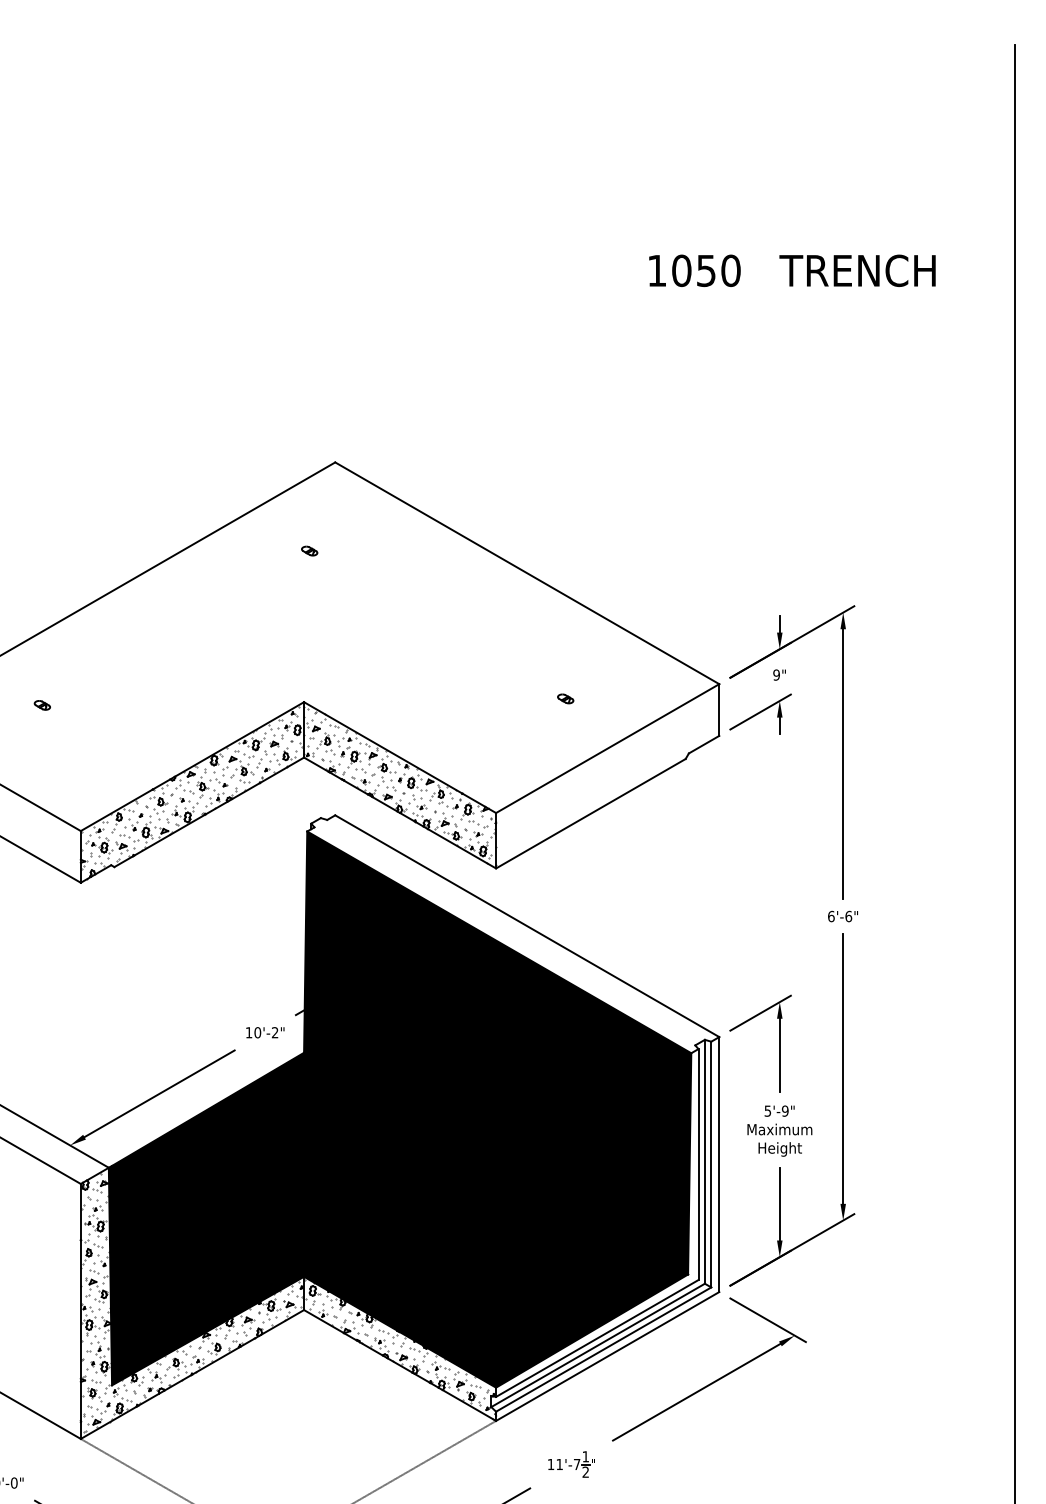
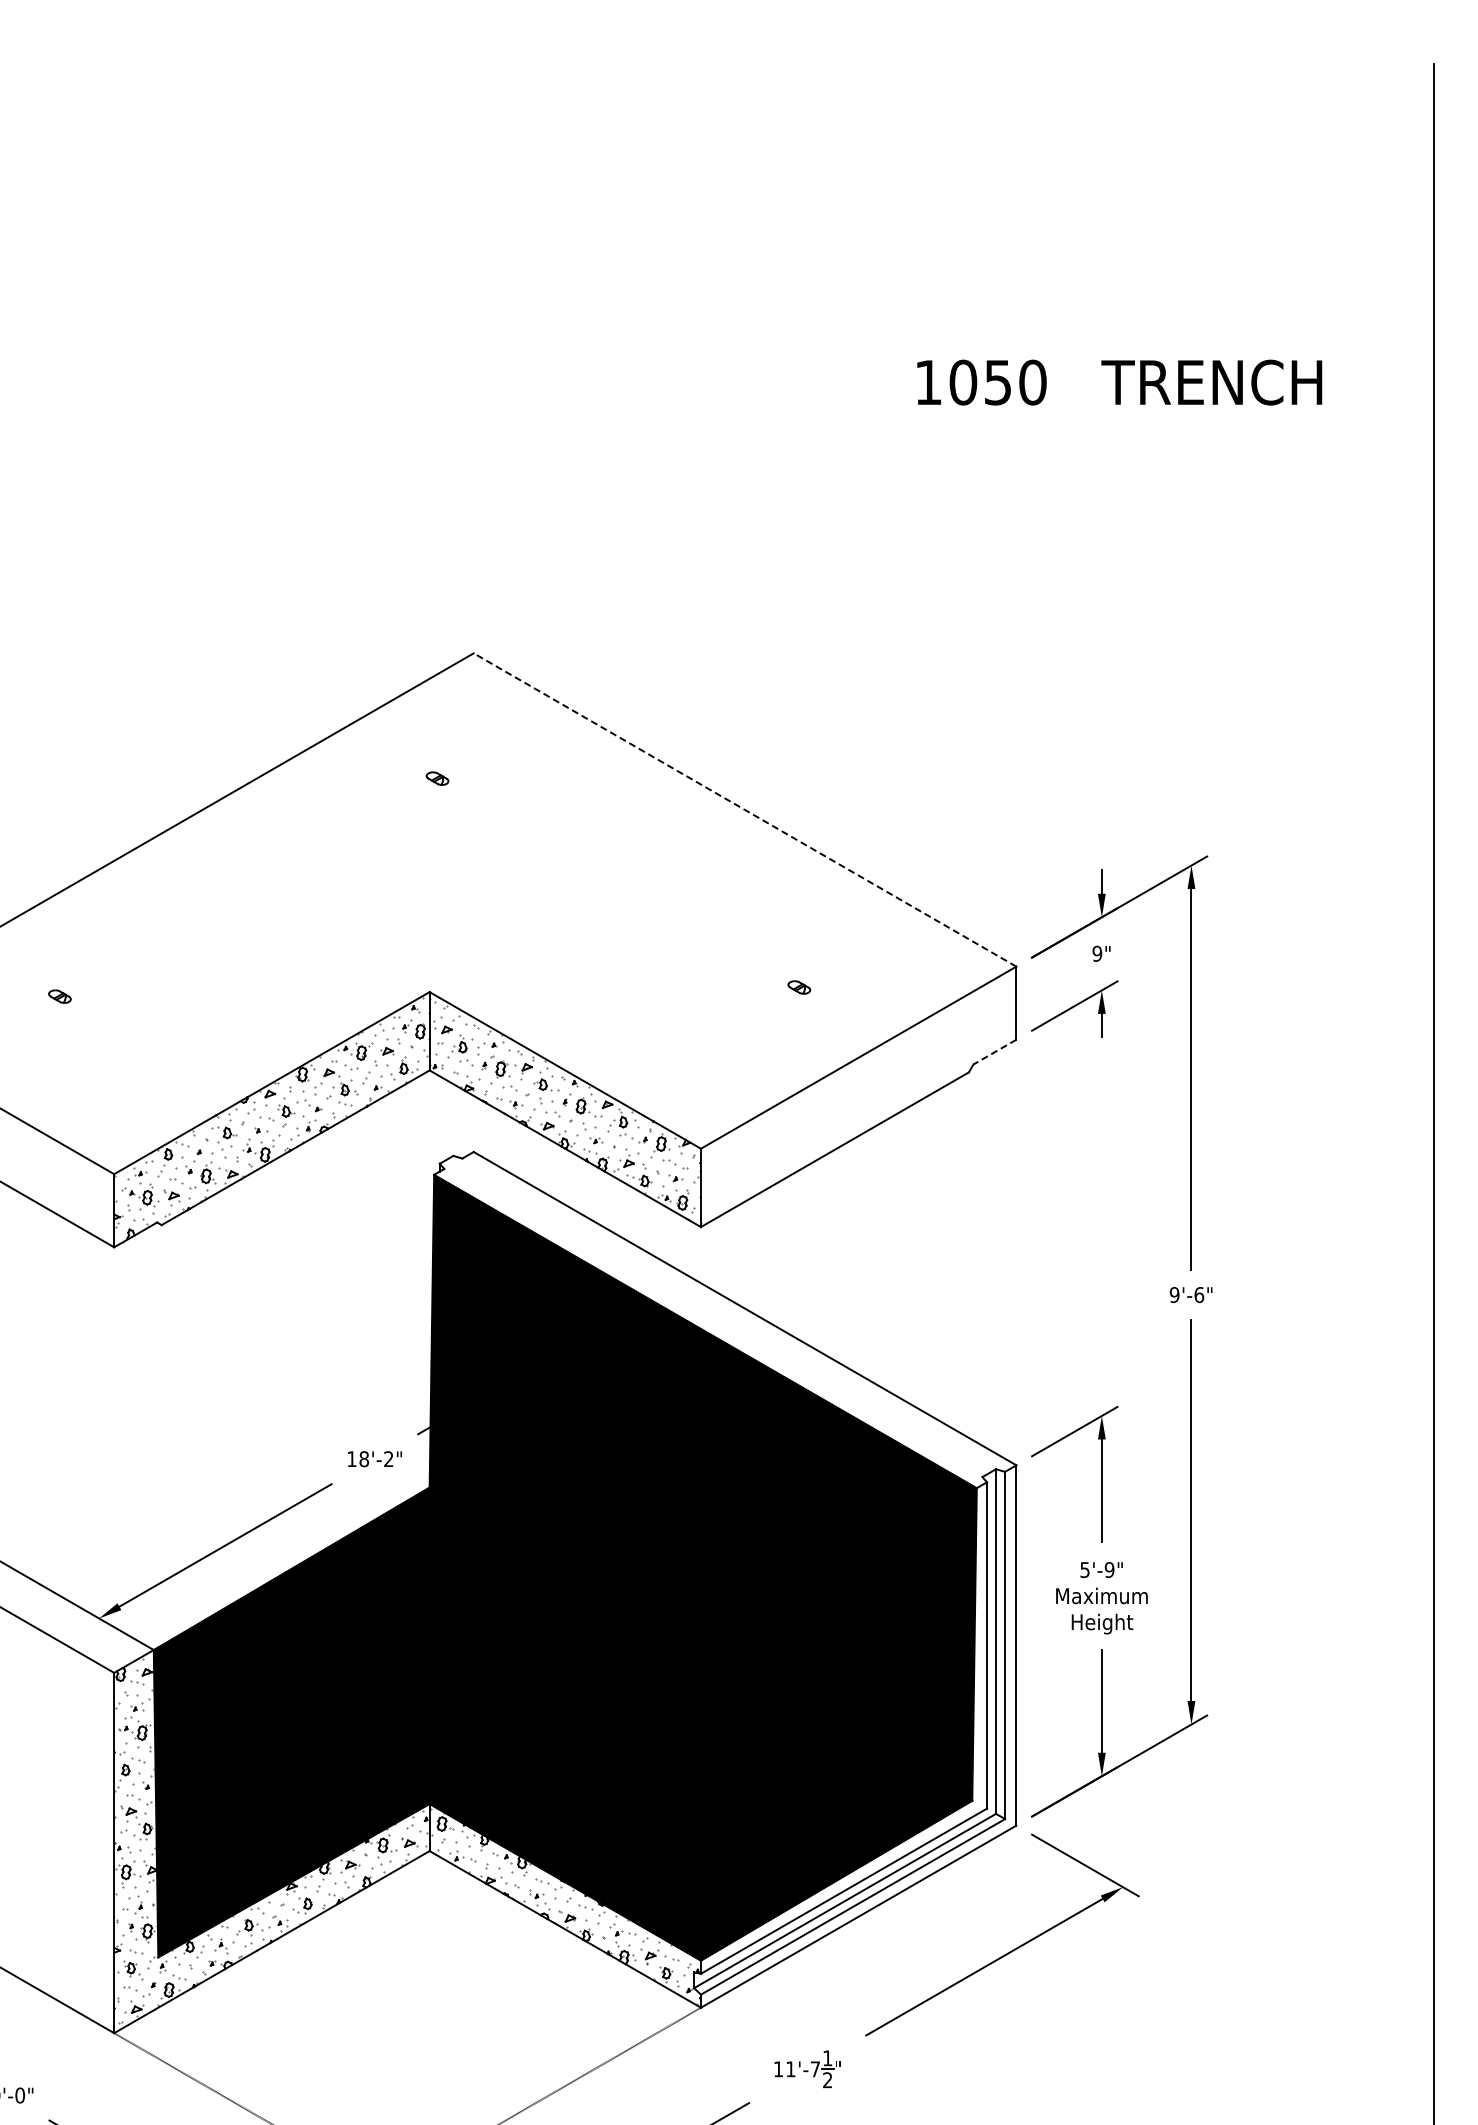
line: (526, 572) -> (744, 809), solid -> dashed
line: (703, 744) -> (994, 1052), solid -> dashed
text: (831, 916) -> (1174, 1295), 6'-6" -> 9'-6"
text: (257, 1032) -> (364, 1458), 10'-2" -> 18'-2"

